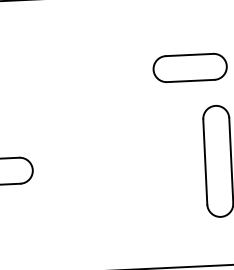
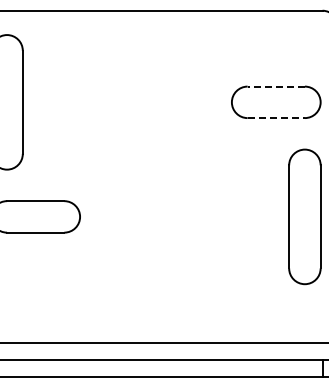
line: (189, 54) -> (276, 86), solid -> dashed
line: (191, 81) -> (276, 118), solid -> dashed

